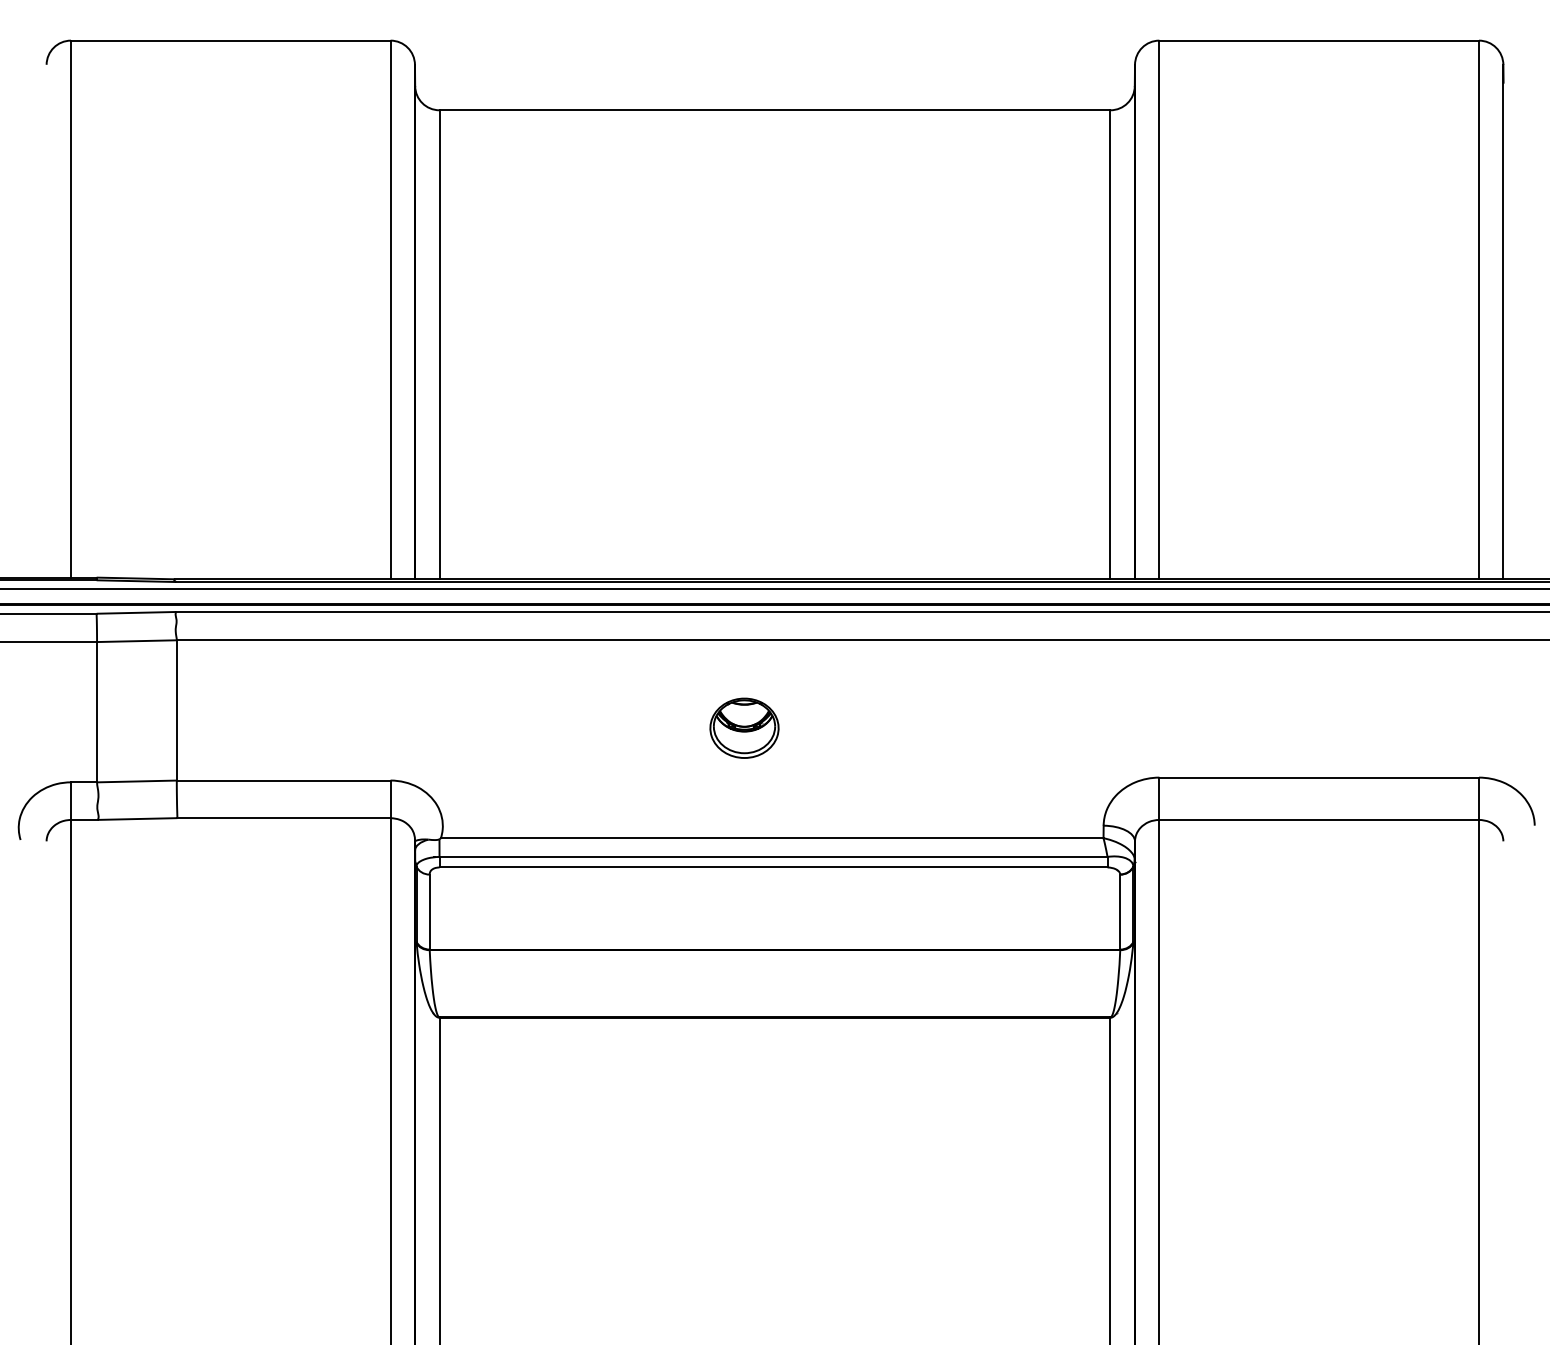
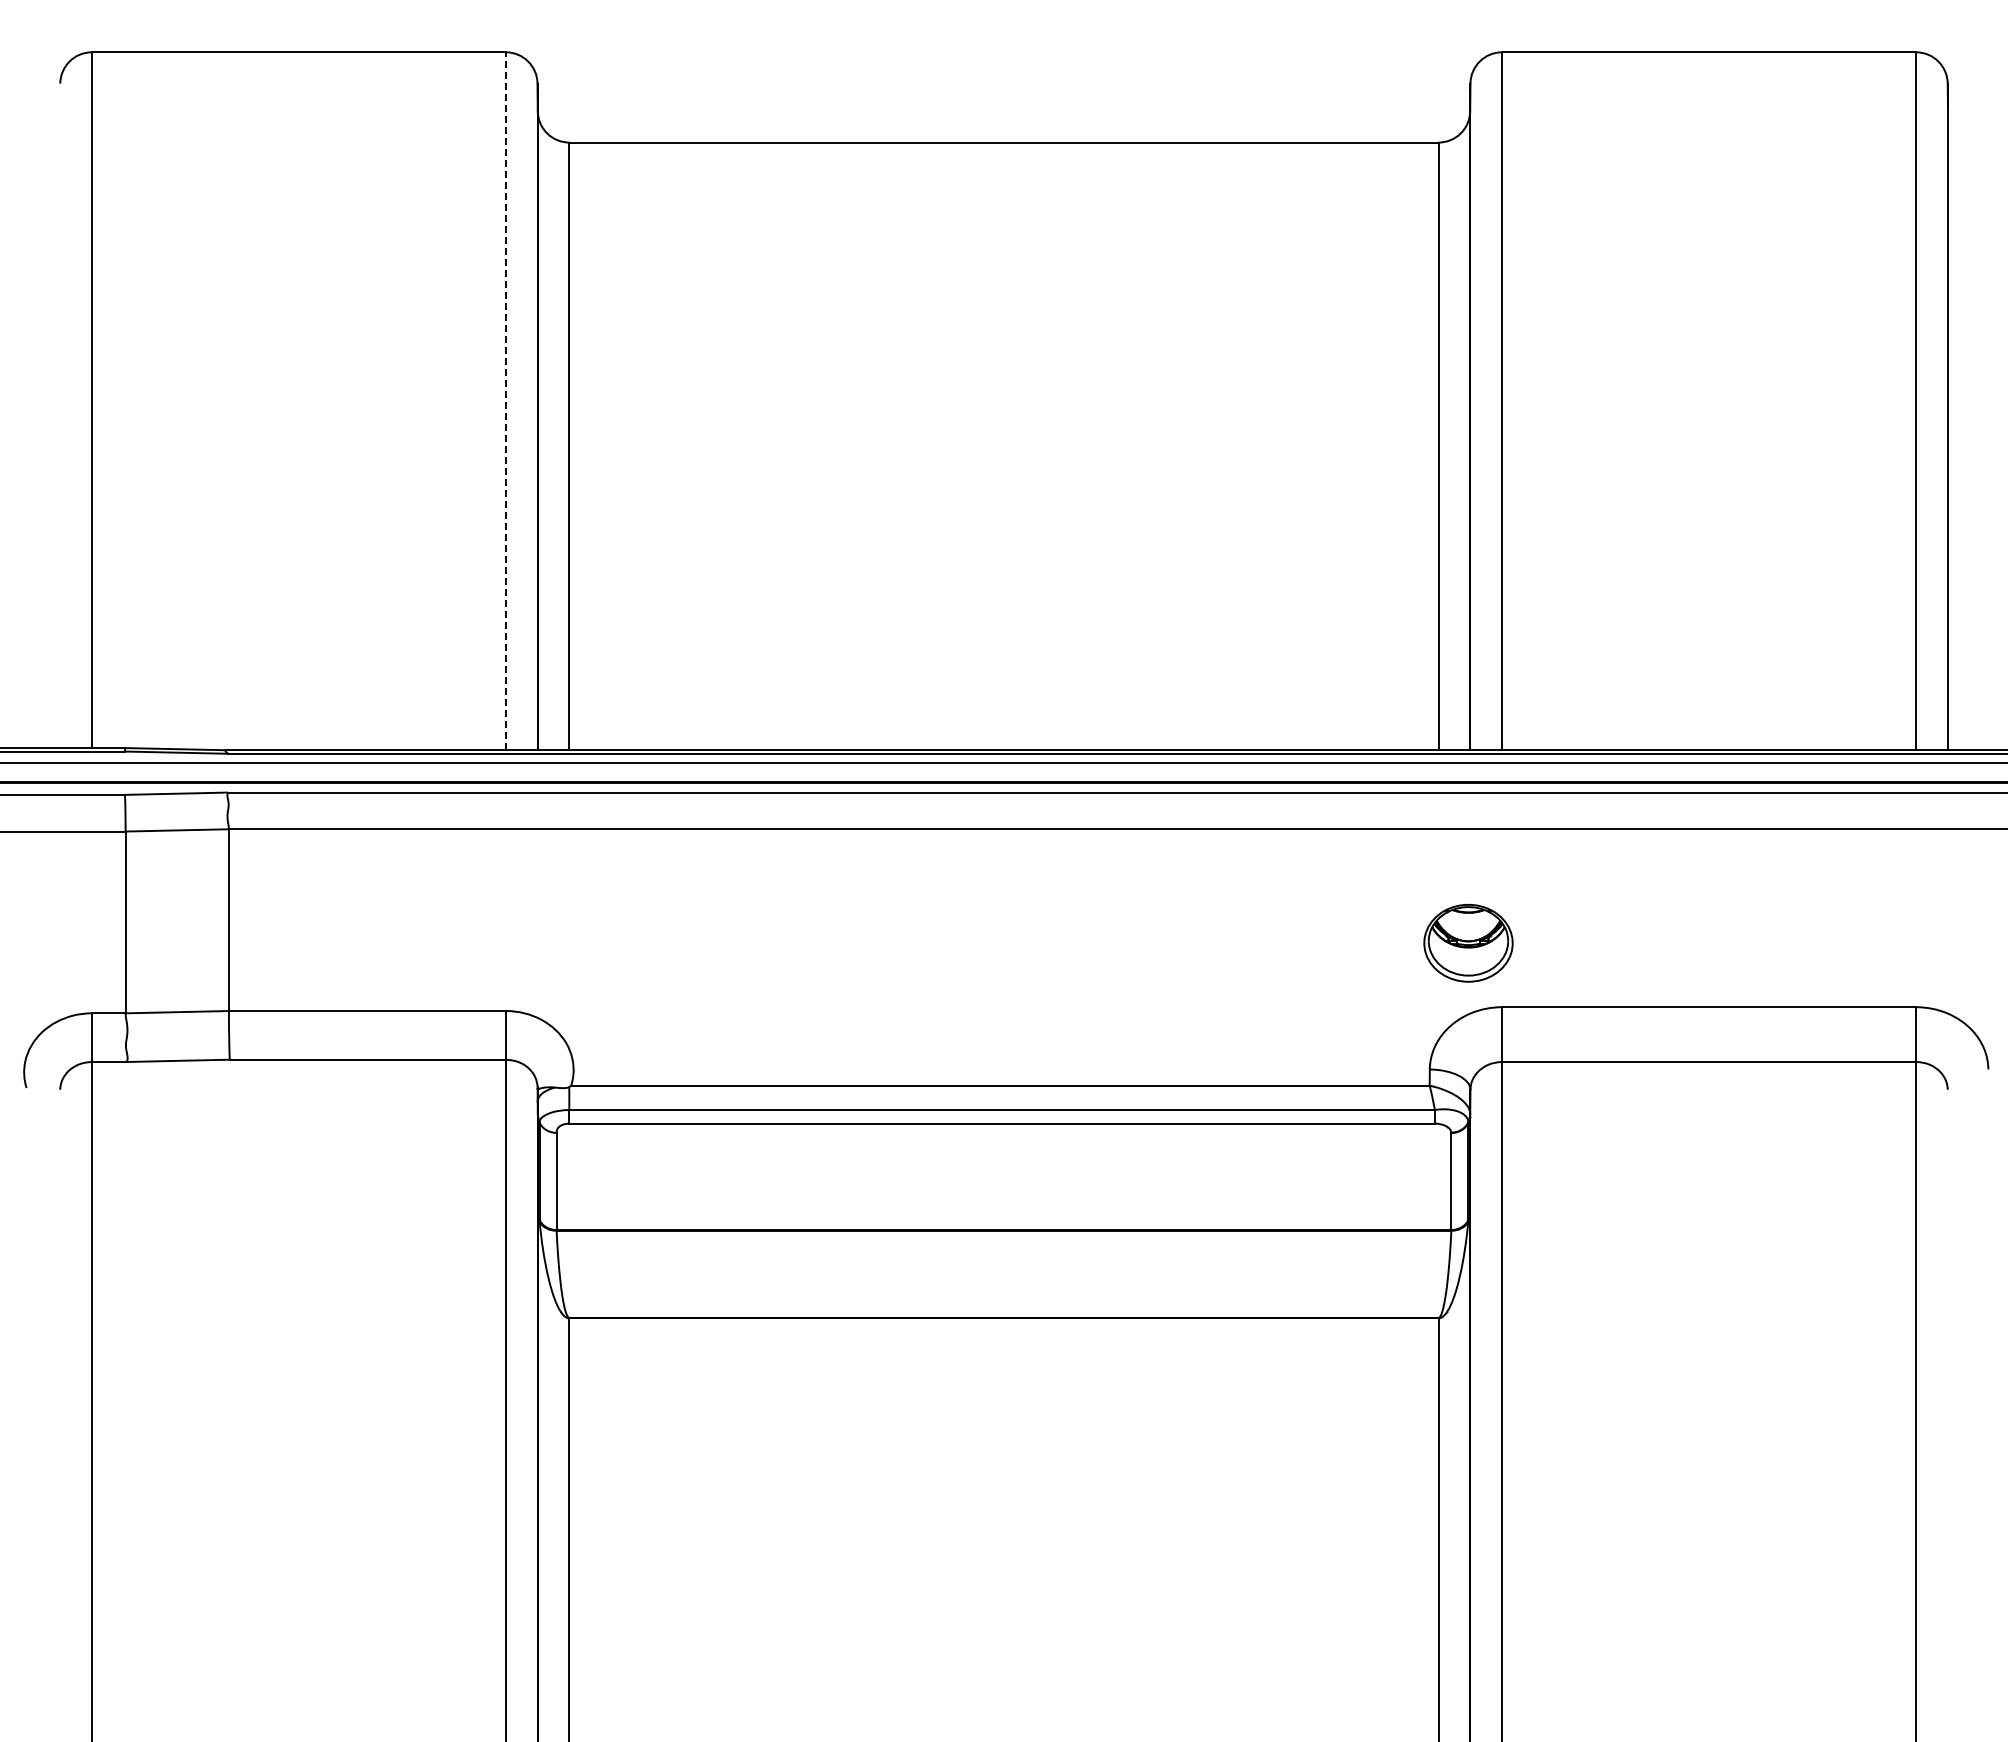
line: (390, 310) -> (505, 401), solid -> dashed
part: (744, 728) -> (1468, 943), moved

